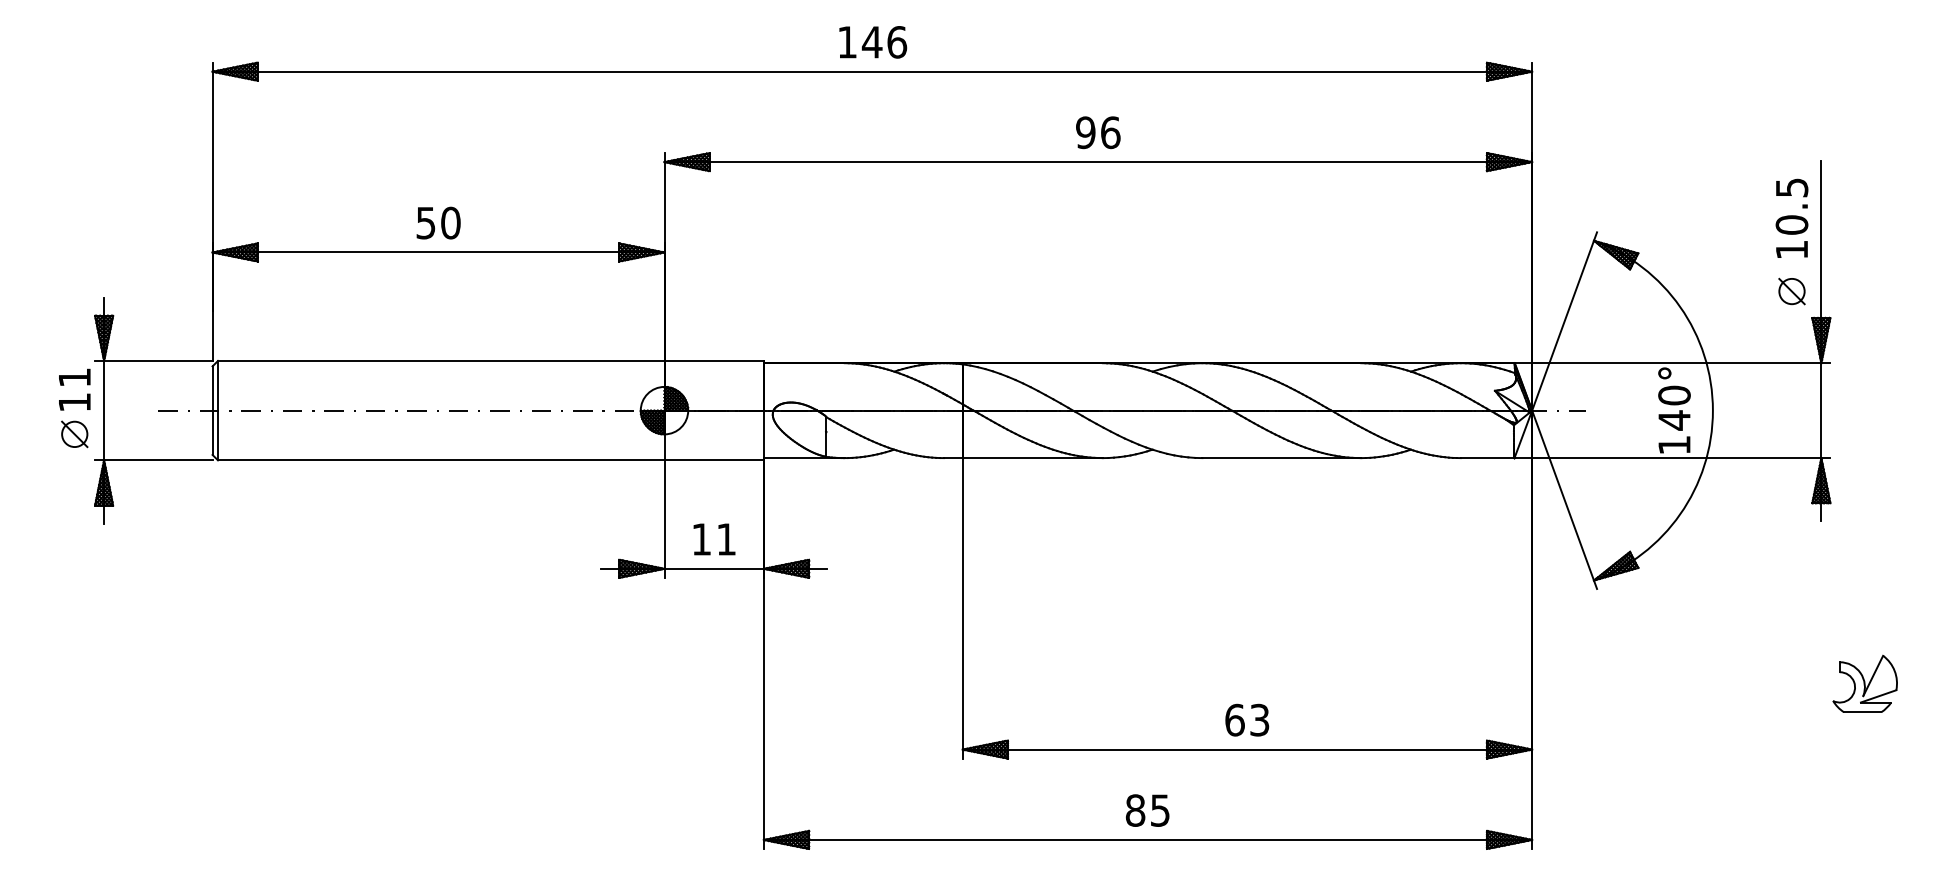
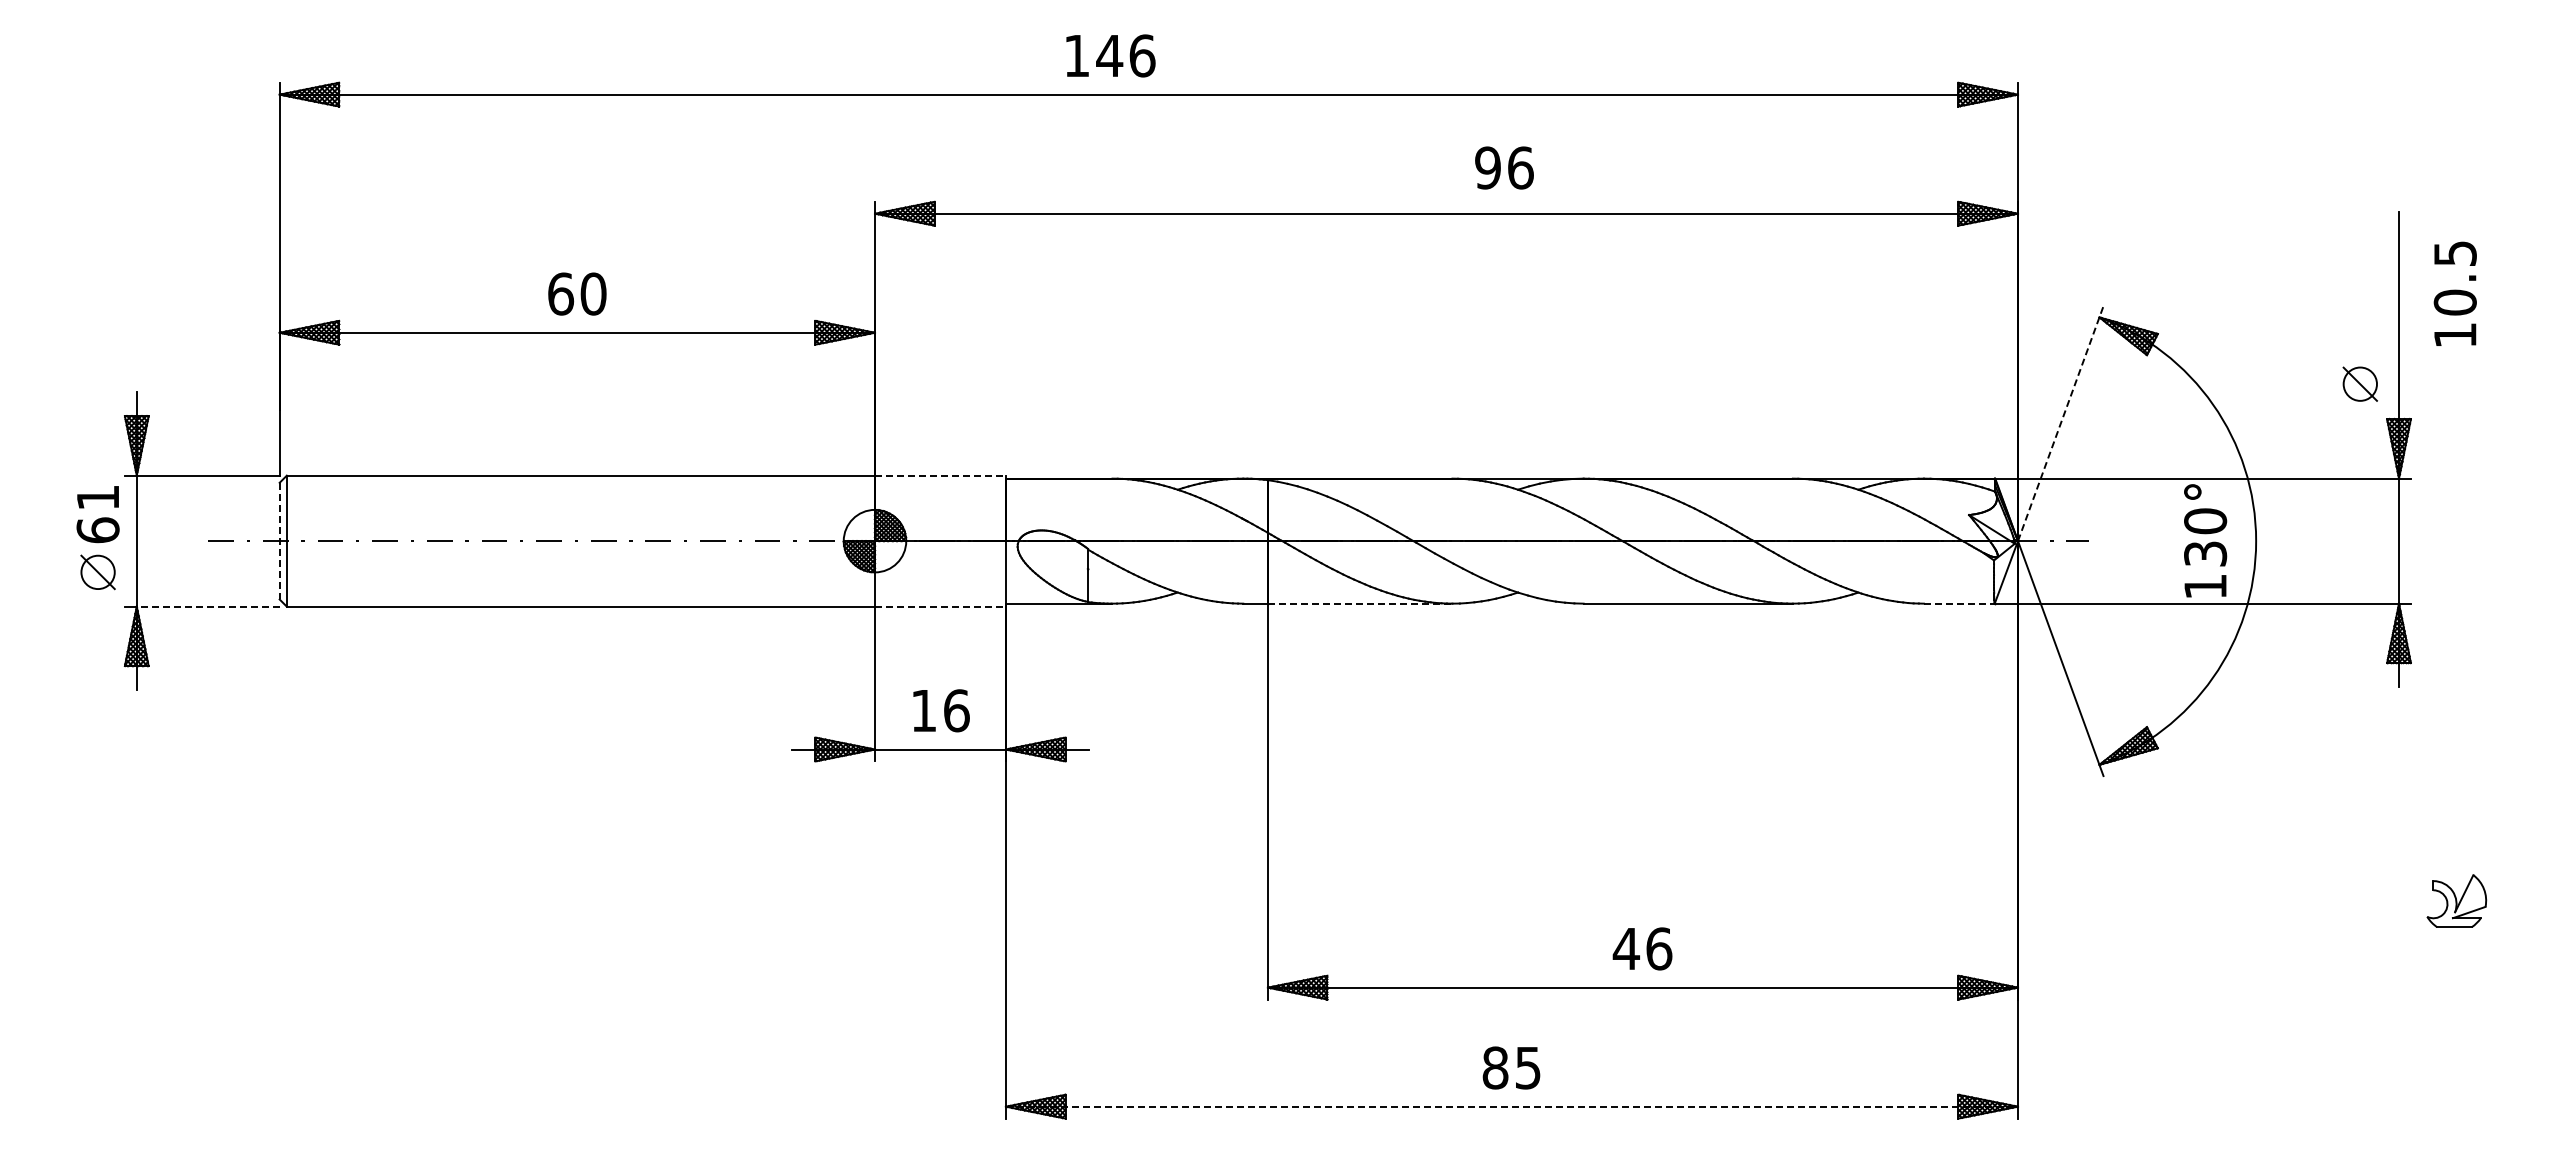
text: (872, 42) -> (1110, 55), moved
text: (1098, 132) -> (1504, 167), moved
text: (1791, 218) -> (2454, 293), moved
text: (426, 222) -> (561, 293), 50 -> 60
line: (1564, 321) -> (2060, 423), solid -> dashed
line: (714, 360) -> (940, 475), solid -> dashed
text: (74, 402) -> (97, 530), 11 -> 61
line: (212, 410) -> (279, 541), solid -> dashed
text: (1674, 420) -> (2205, 553), 140° -> 130°
line: (1033, 457) -> (1360, 603), solid -> dashed
line: (1487, 457) -> (1959, 603), solid -> dashed
line: (157, 460) -> (207, 606), solid -> dashed
line: (714, 460) -> (940, 606), solid -> dashed
text: (726, 539) -> (956, 710), 11 -> 16
part: (1865, 683) -> (2456, 900), size x0.7
text: (1247, 719) -> (1642, 948), 63 -> 46
line: (1148, 839) -> (1512, 1106), solid -> dashed

